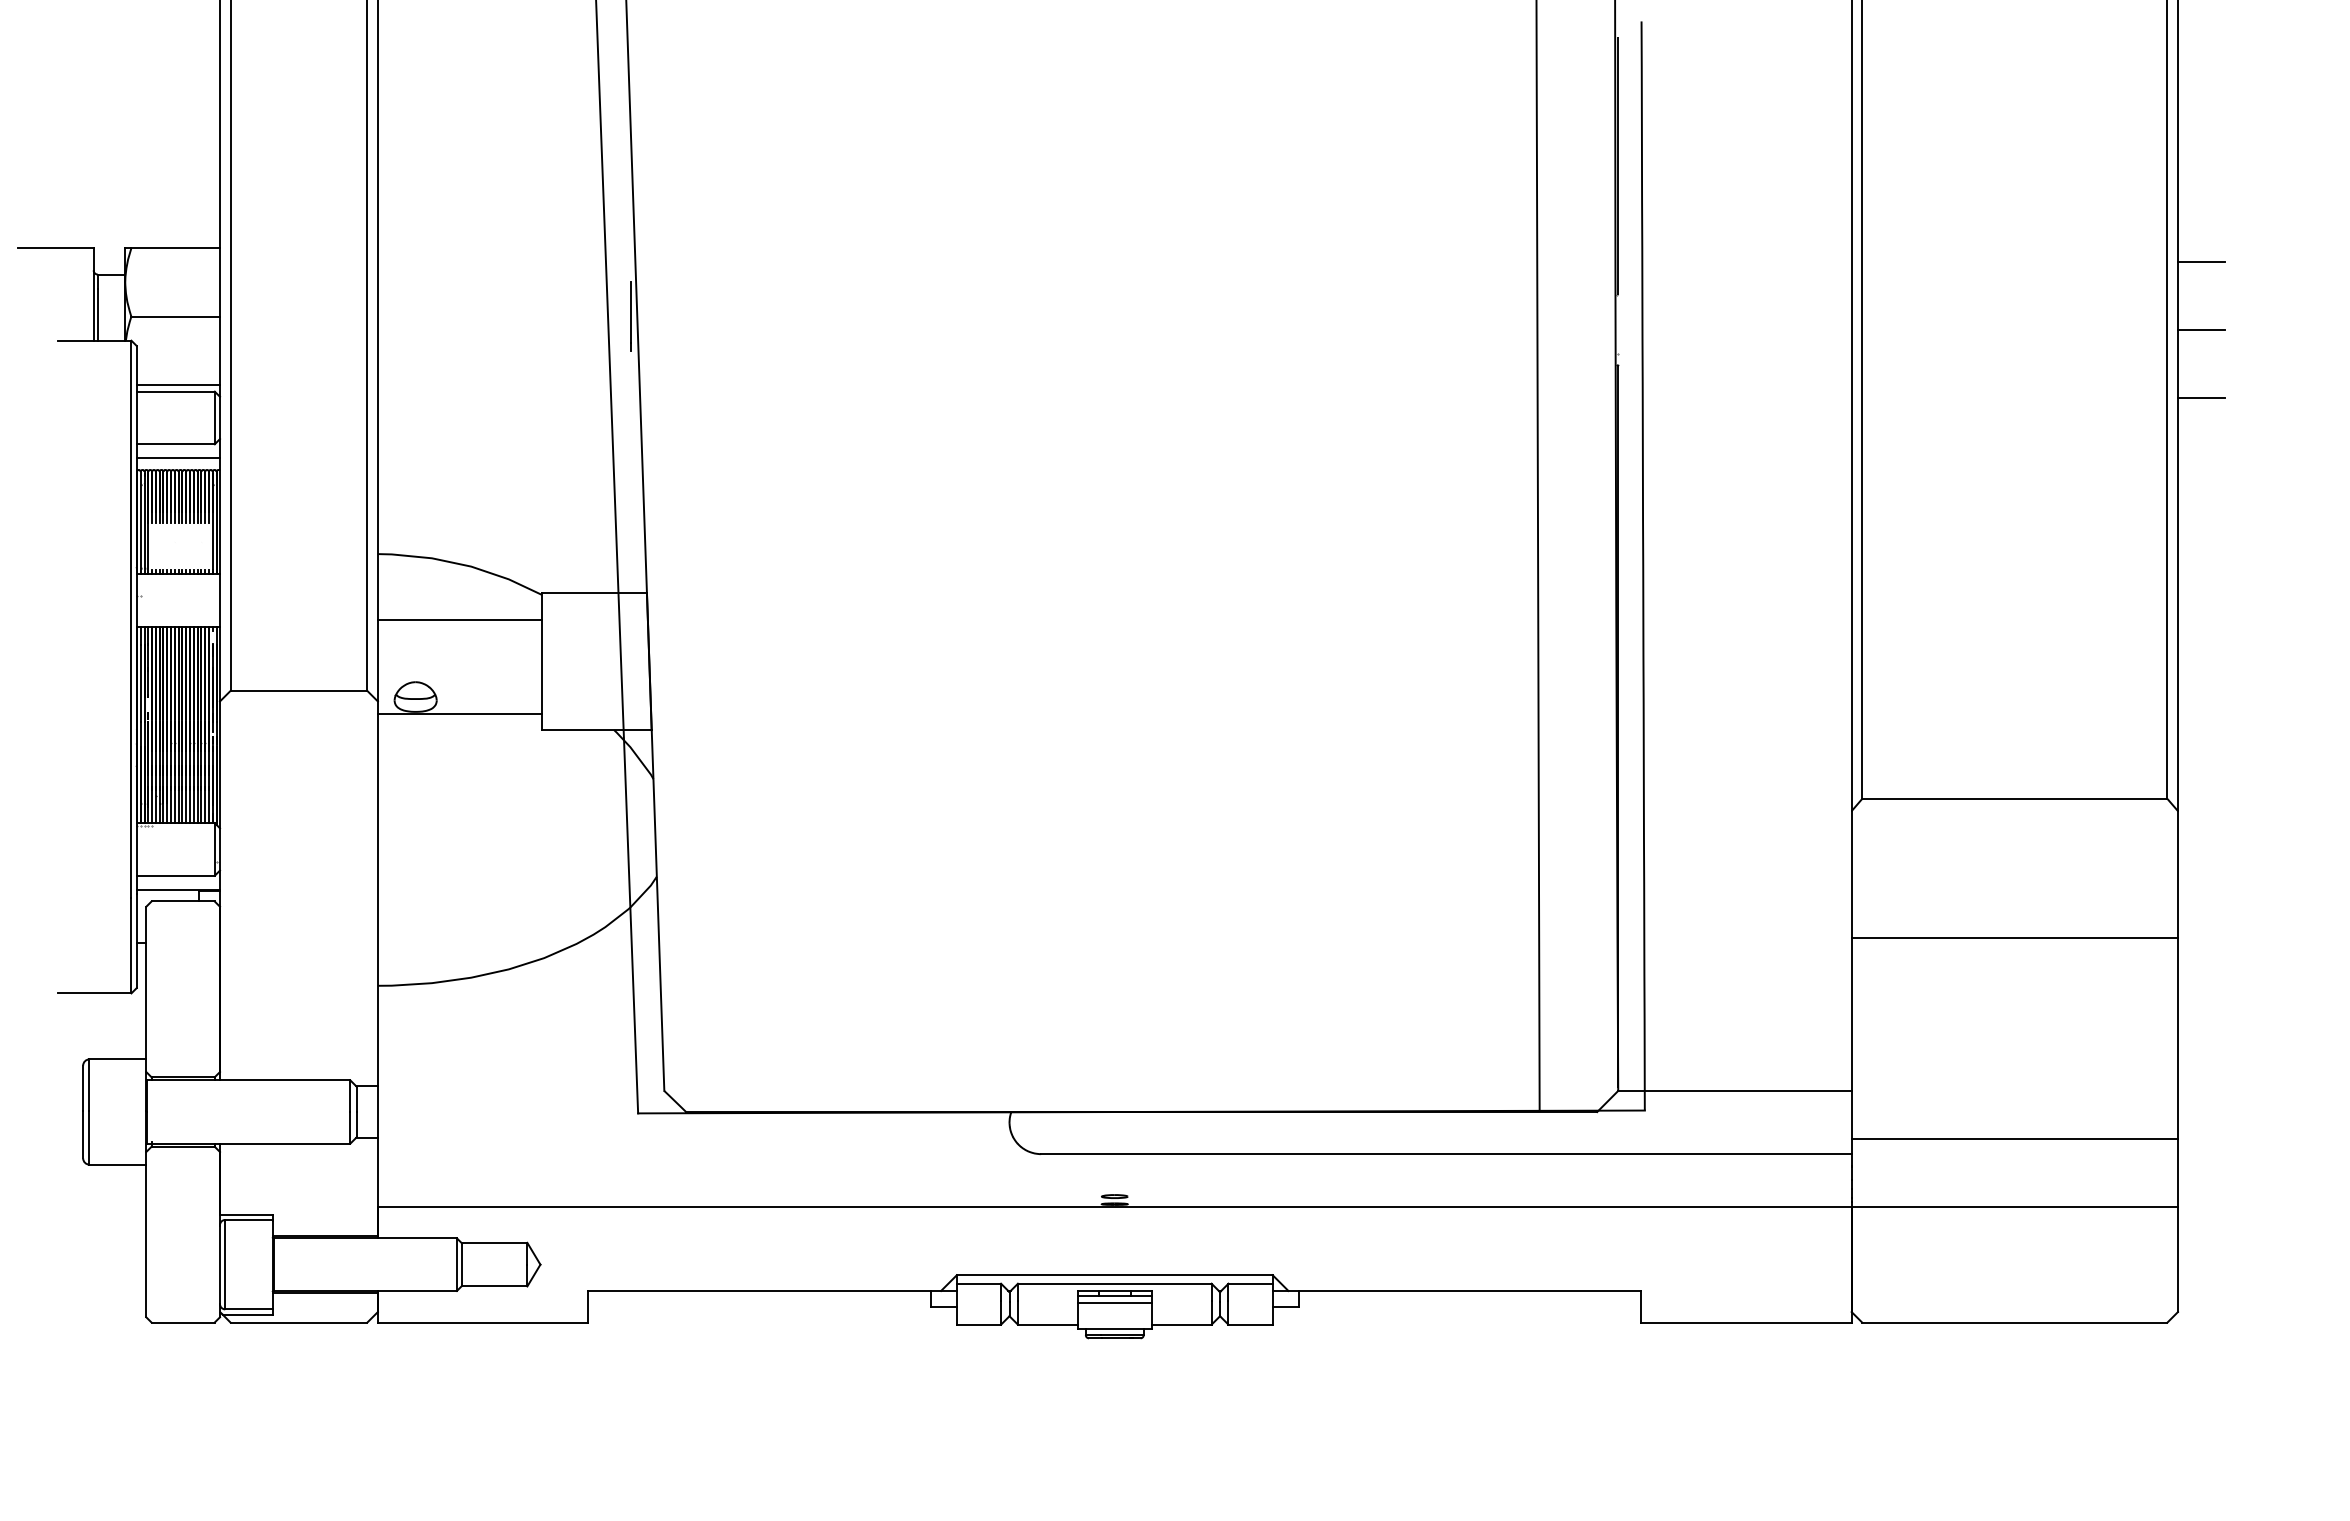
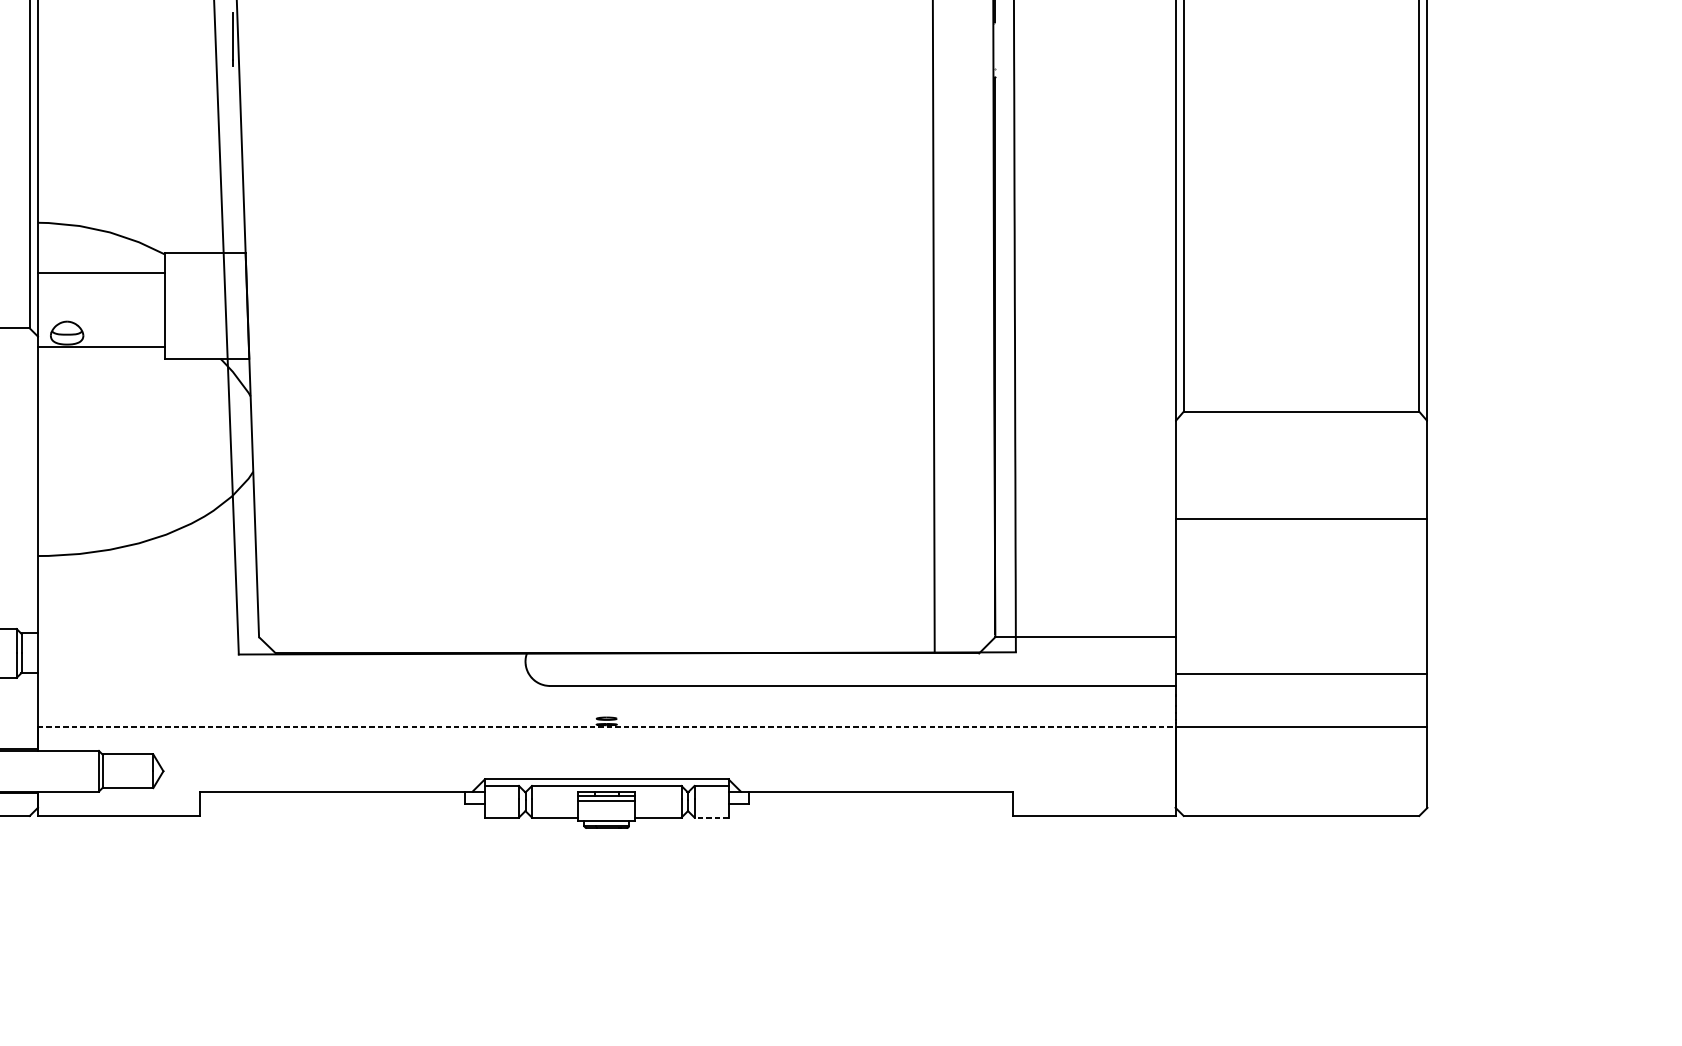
line: (2201, 329) -> (1445, 49), removed
line: (2201, 398) -> (1445, 102), removed
line: (1114, 1206) -> (606, 726), solid -> dashed
line: (1250, 1324) -> (711, 817), solid -> dashed

